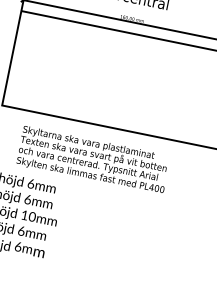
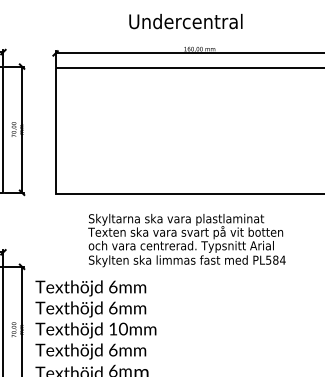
text: (156, 187) -> (275, 259), PL400 -> PL584

